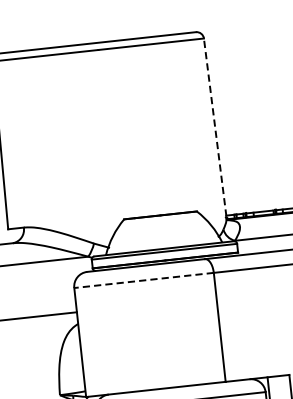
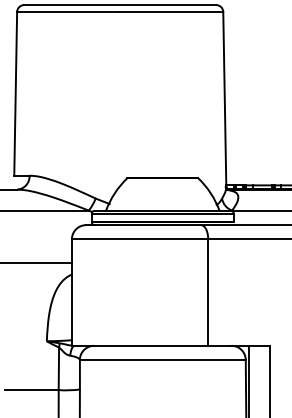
line: (214, 126) -> (224, 98), dashed -> solid
line: (143, 280) -> (139, 239), dashed -> solid

